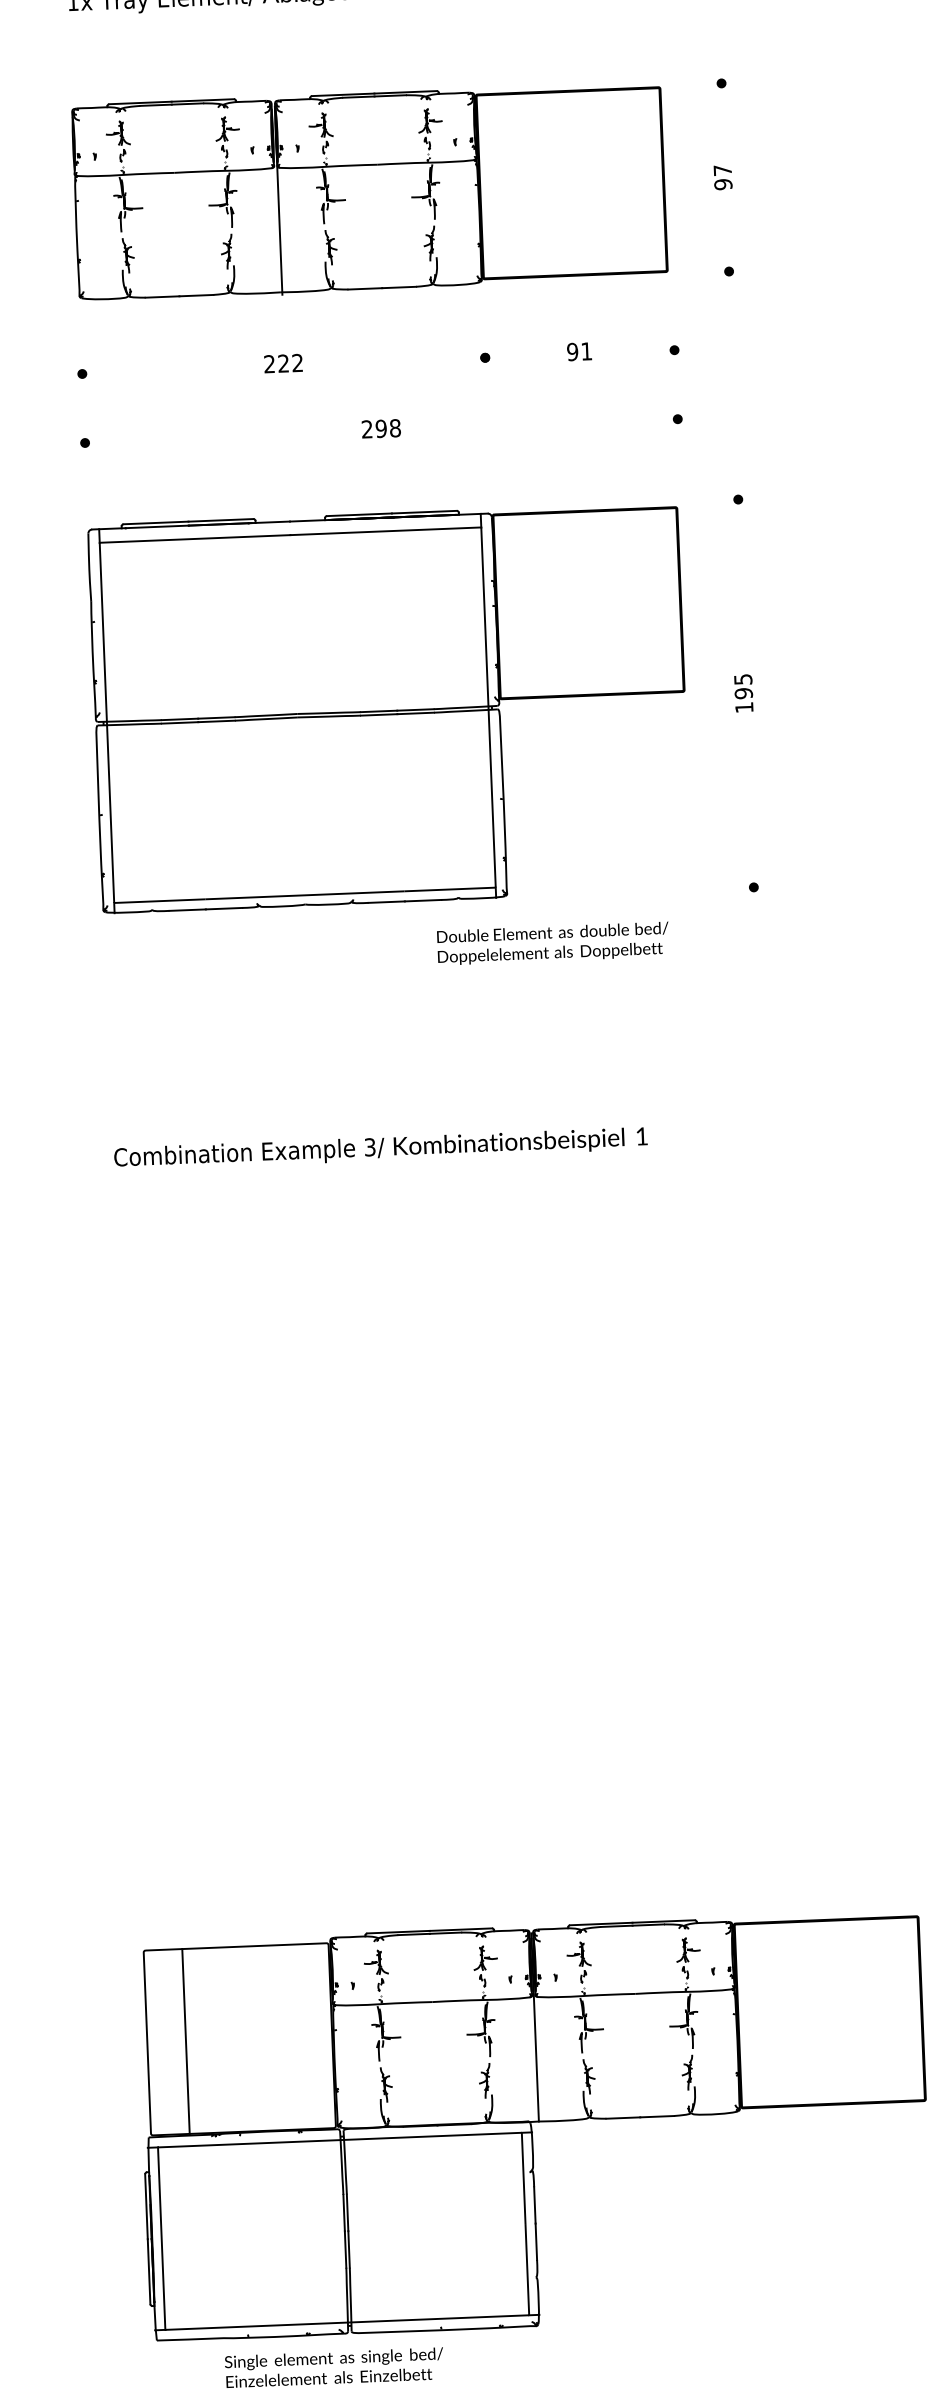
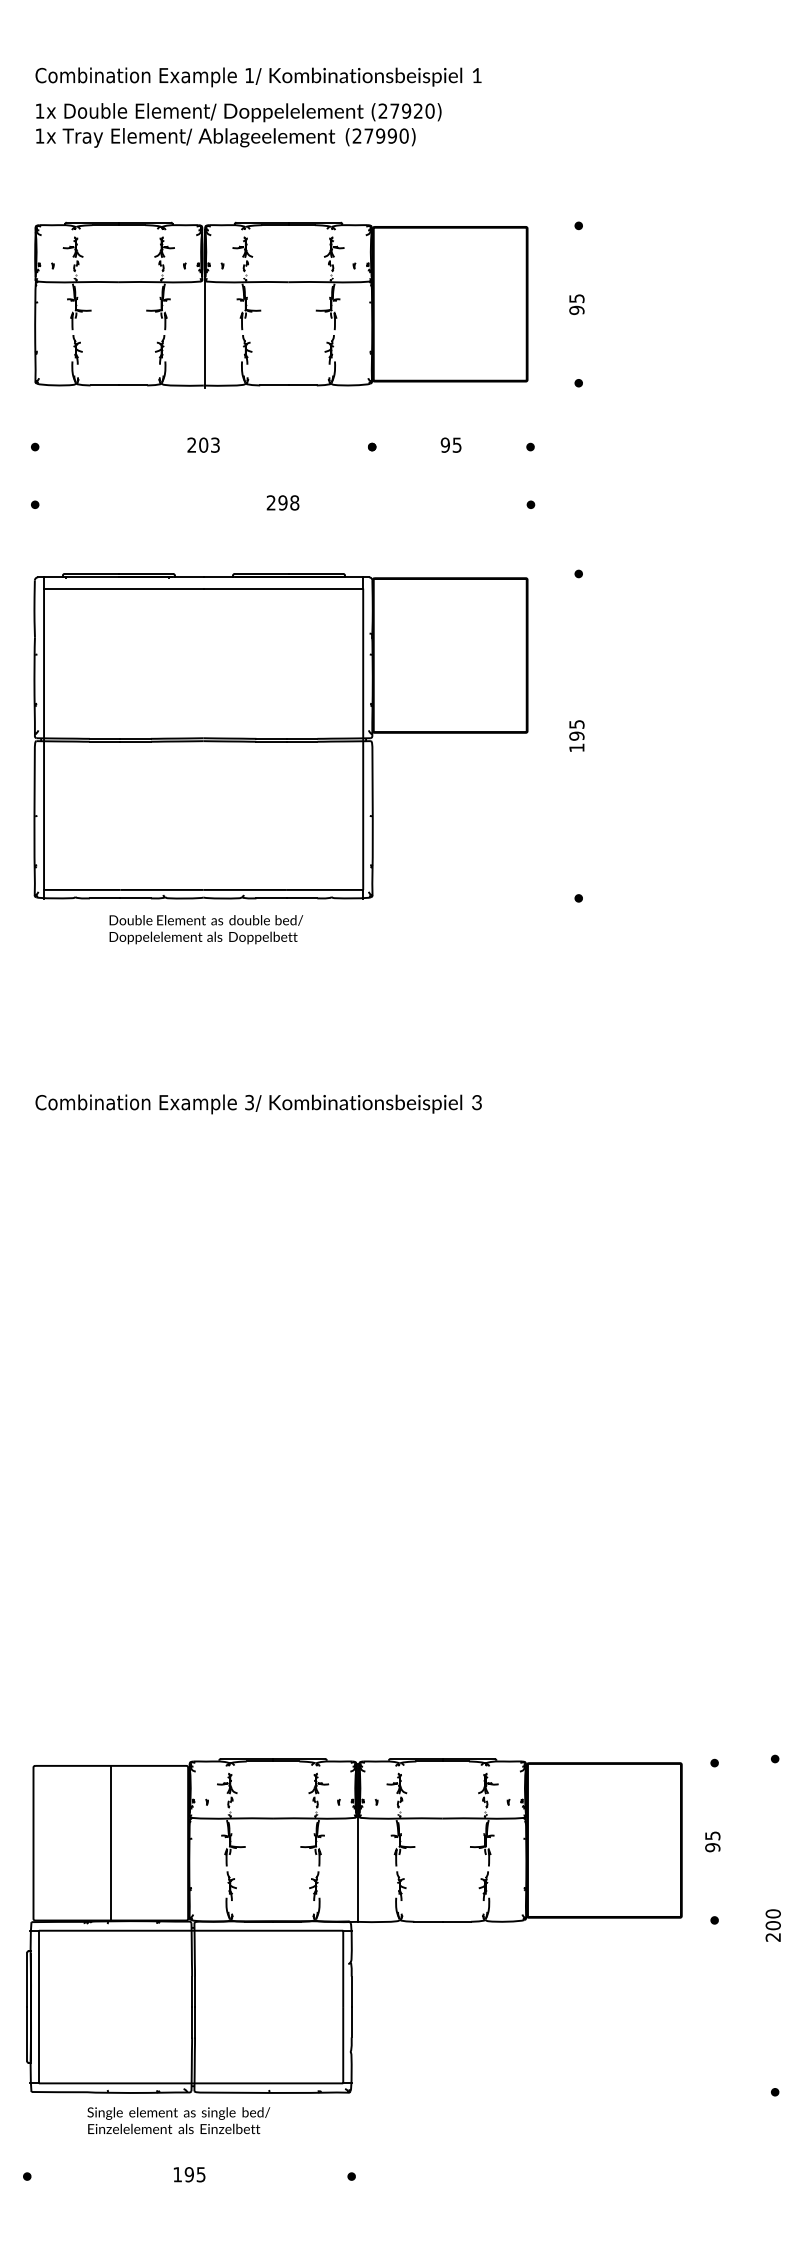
text: (722, 170) -> (576, 298), 97 -> 95
text: (585, 350) -> (456, 444), 91 -> 95
text: (290, 362) -> (209, 444), 222 -> 203
text: (553, 943) -> (206, 929), moved
text: (641, 1136) -> (476, 1102), 1 -> 3
line: (185, 2040) -> (110, 1842), moved

